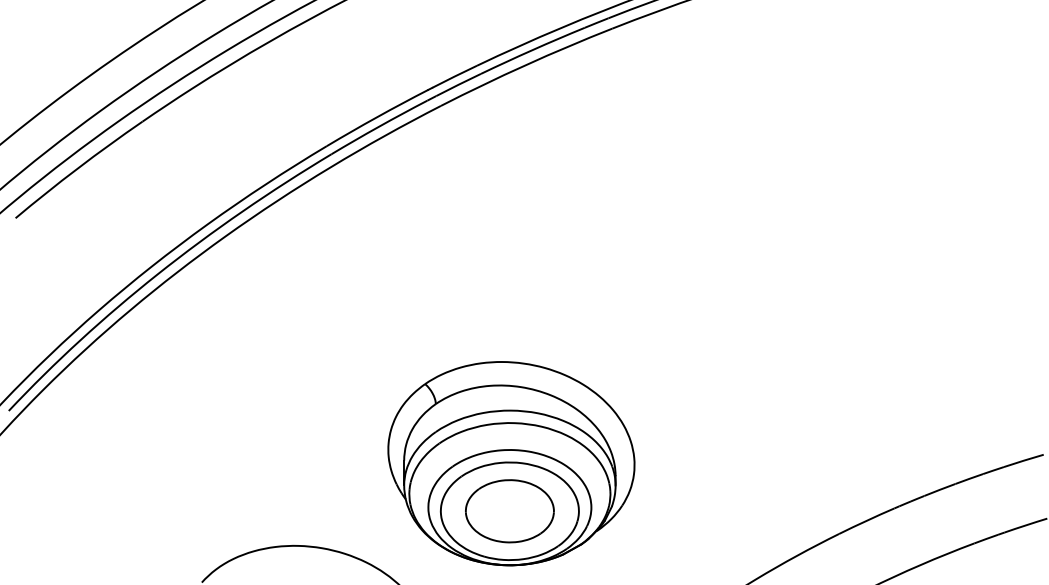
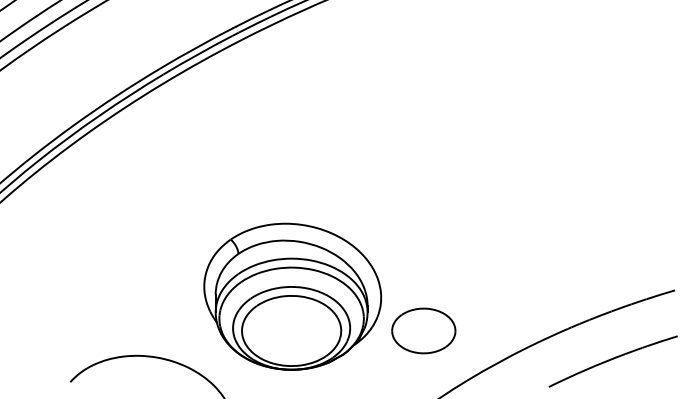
part: (509, 511) -> (423, 331), moved

